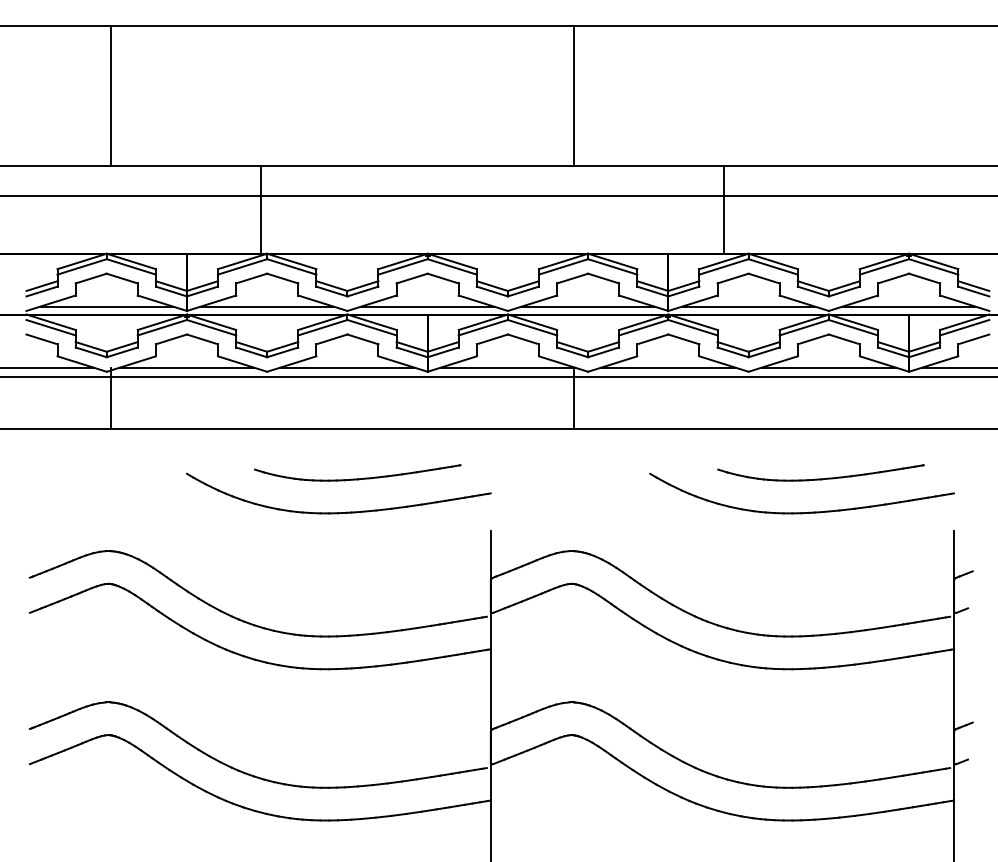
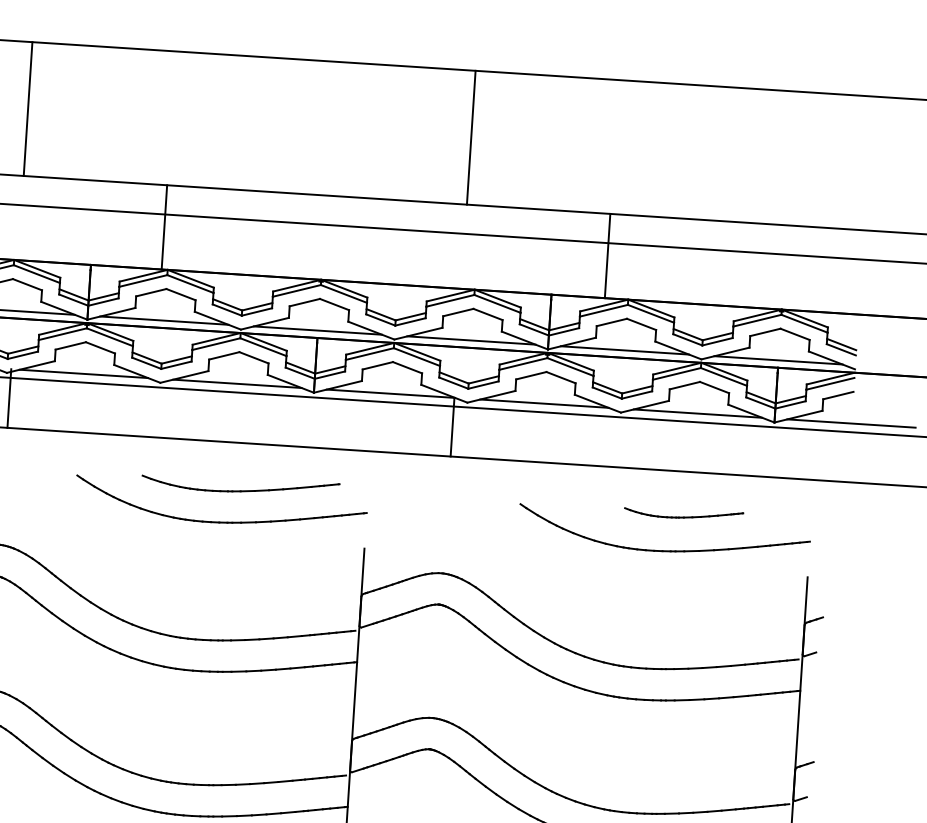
part: (820, 472) -> (683, 513), size x0.6

